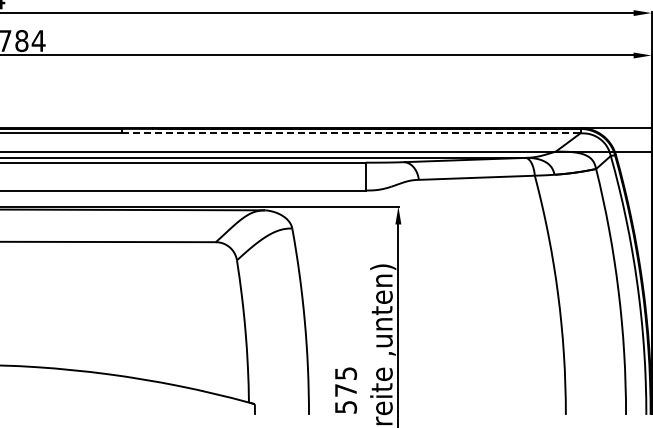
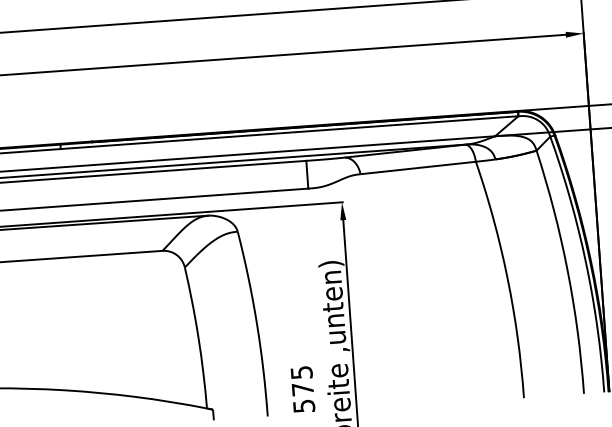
line: (351, 133) -> (290, 132), dashed -> solid

